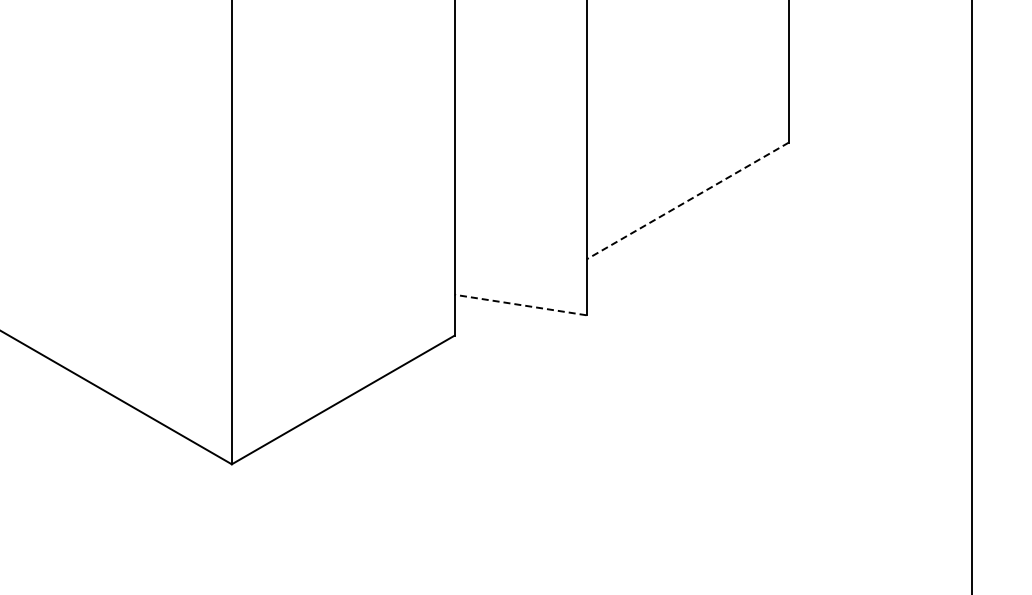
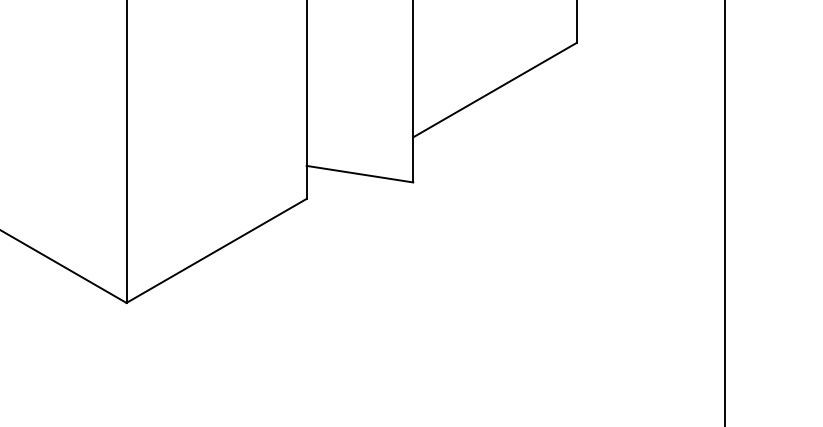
line: (687, 201) -> (494, 90), dashed -> solid
line: (520, 305) -> (359, 174), dashed -> solid

